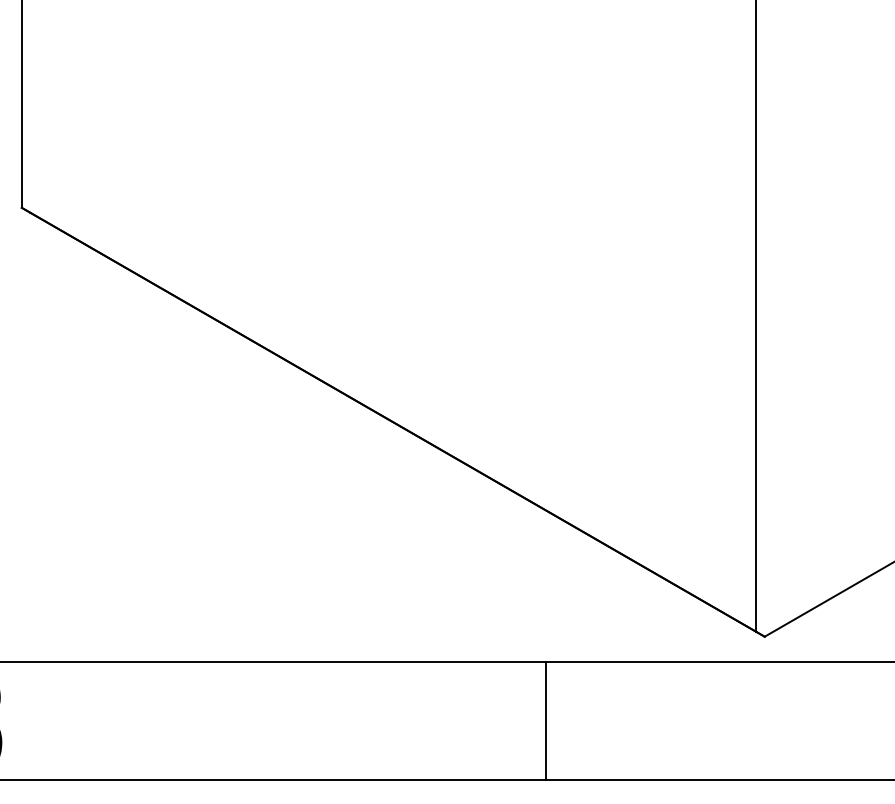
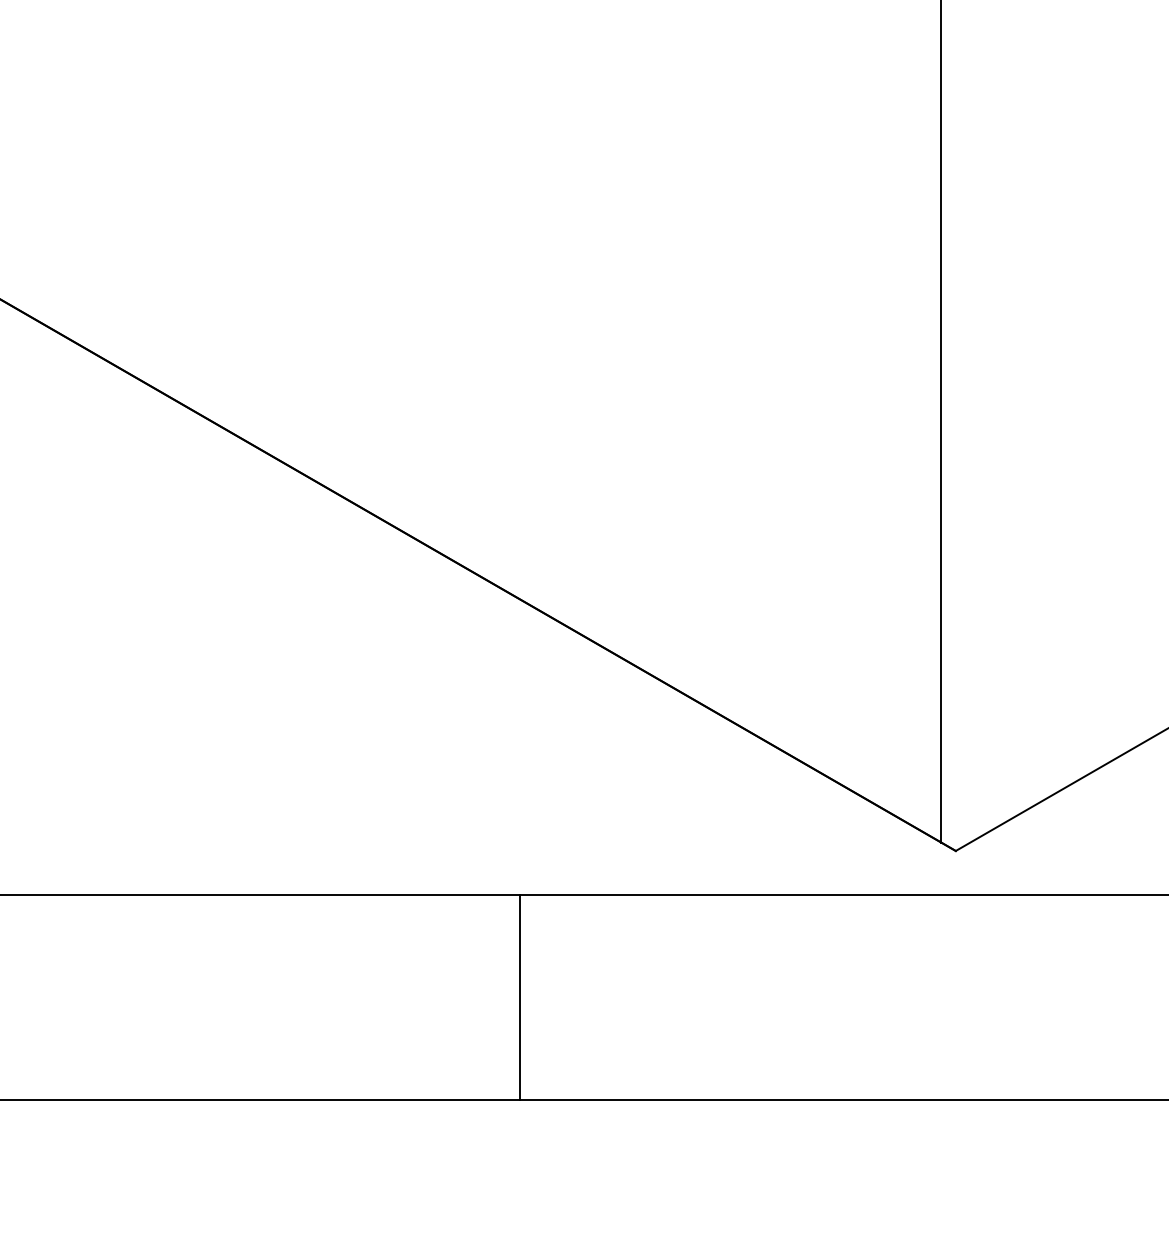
line: (545, 721) -> (519, 997), moved

